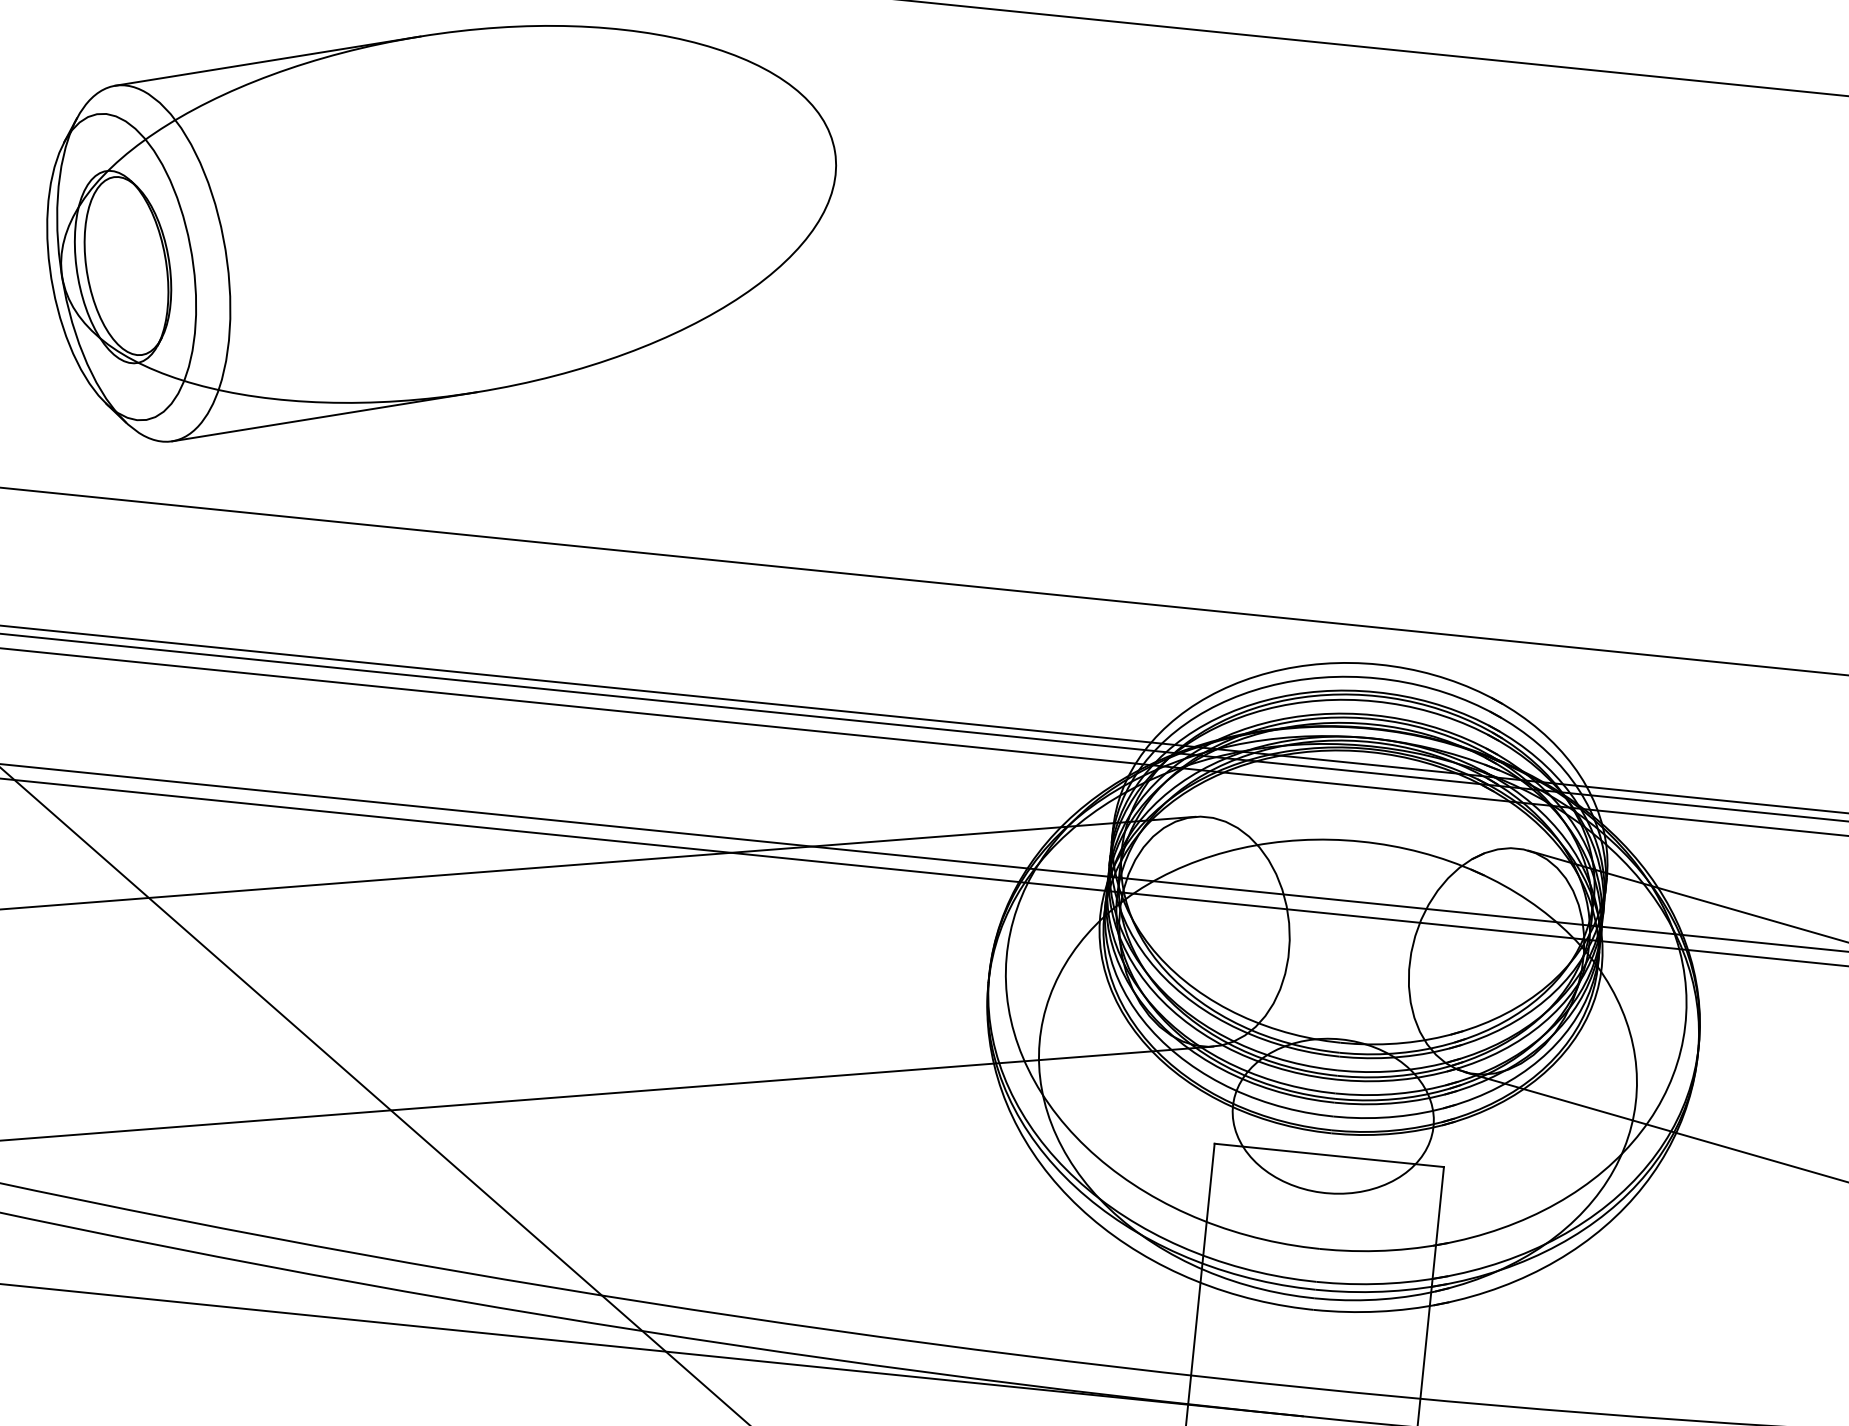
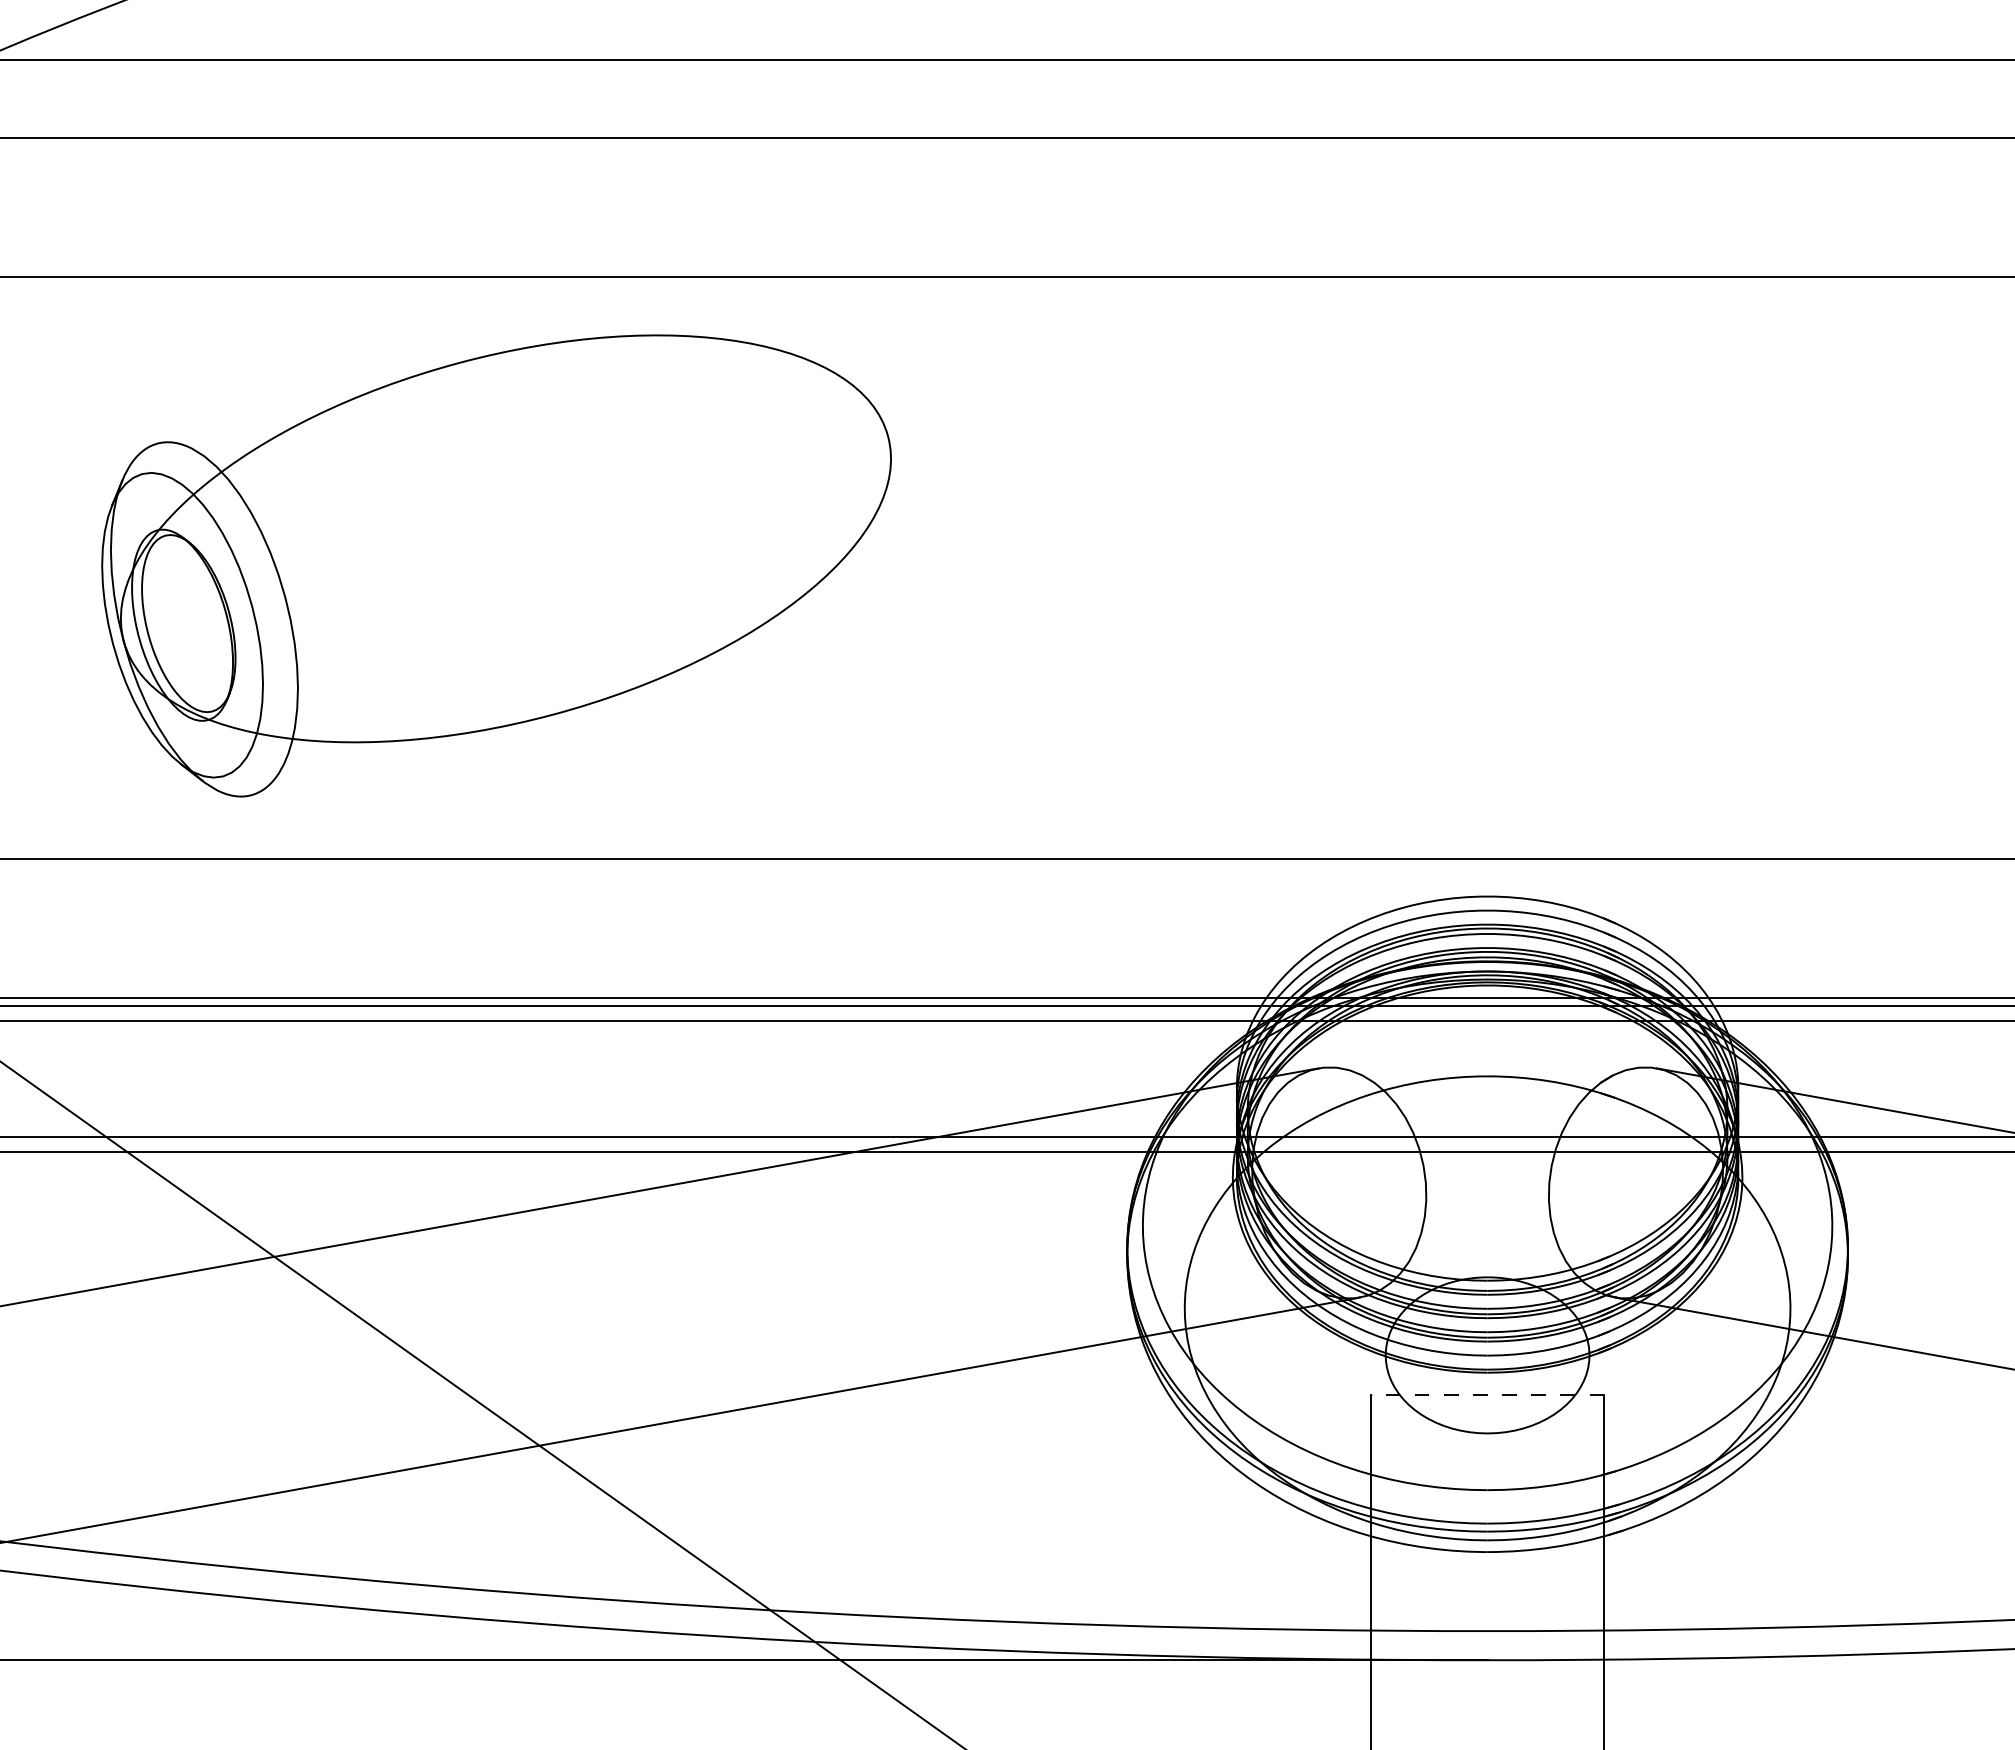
line: (267, 60) -> (308, 402), removed
line: (324, 416) -> (401, 754), removed
line: (1329, 1155) -> (1487, 1395), solid -> dashed

